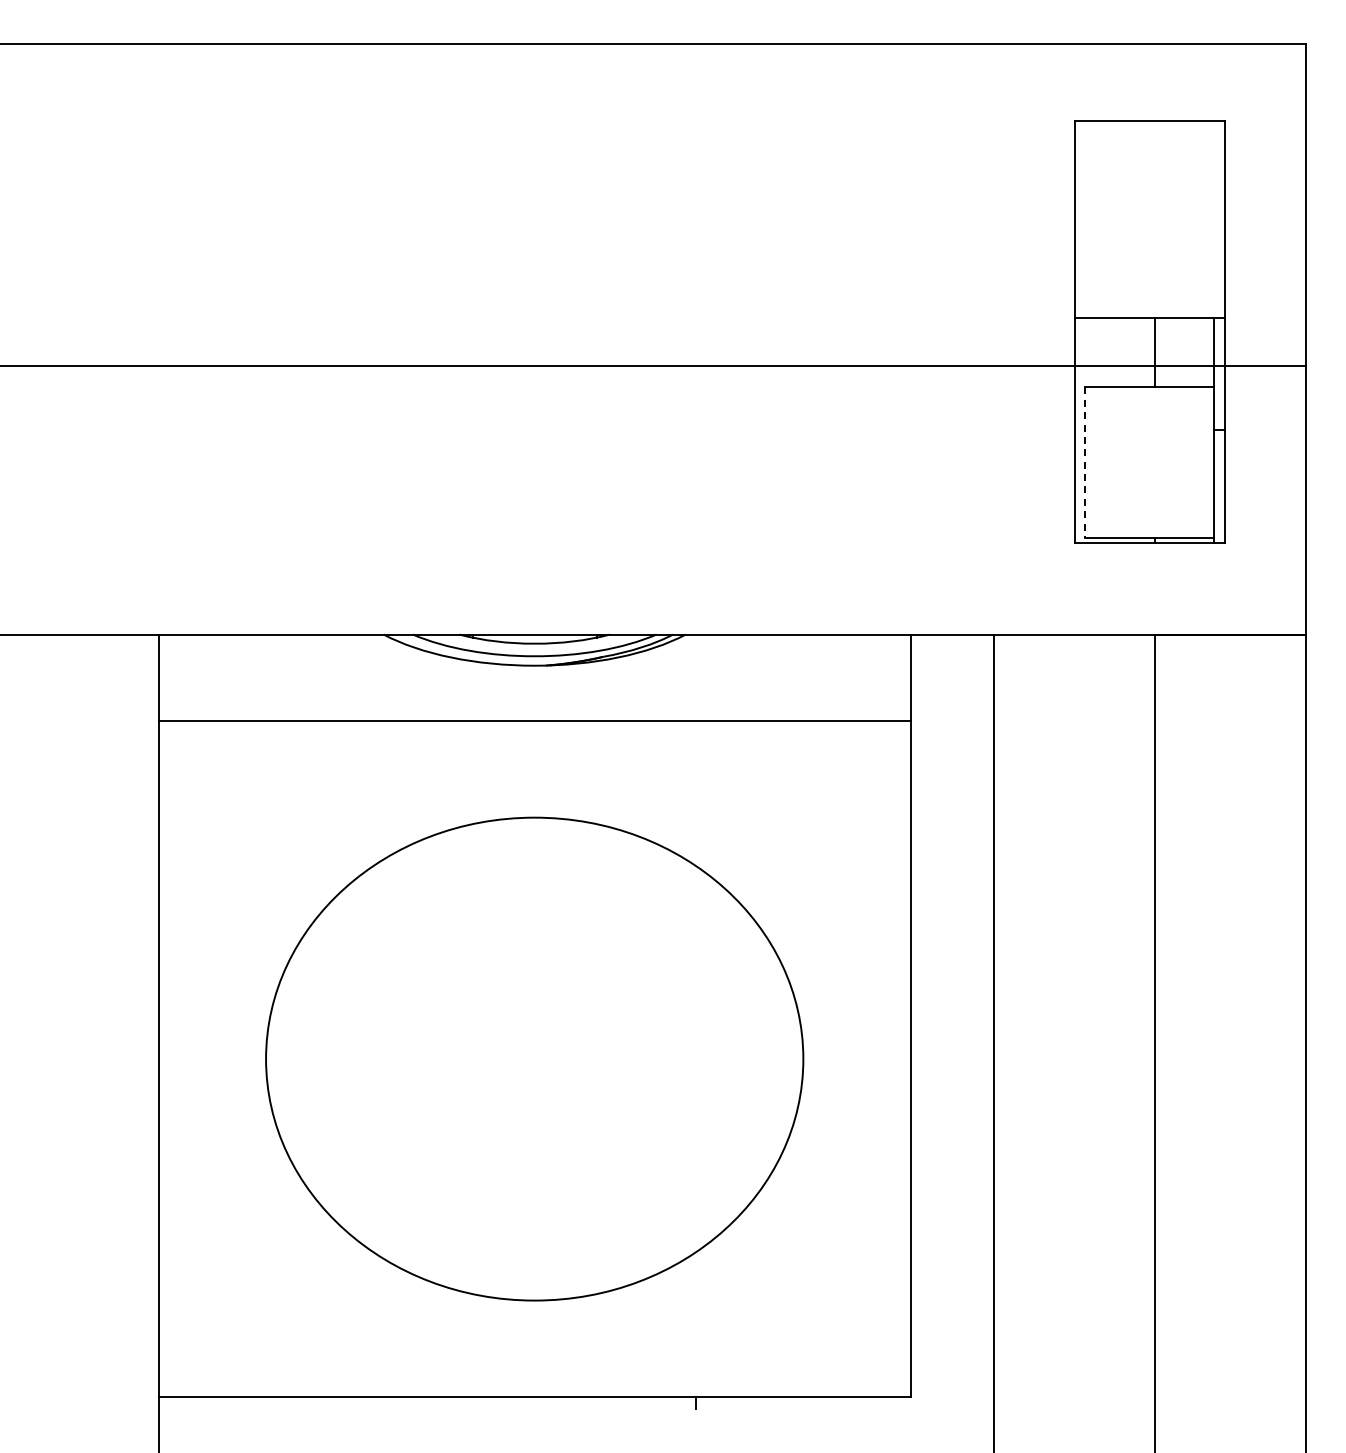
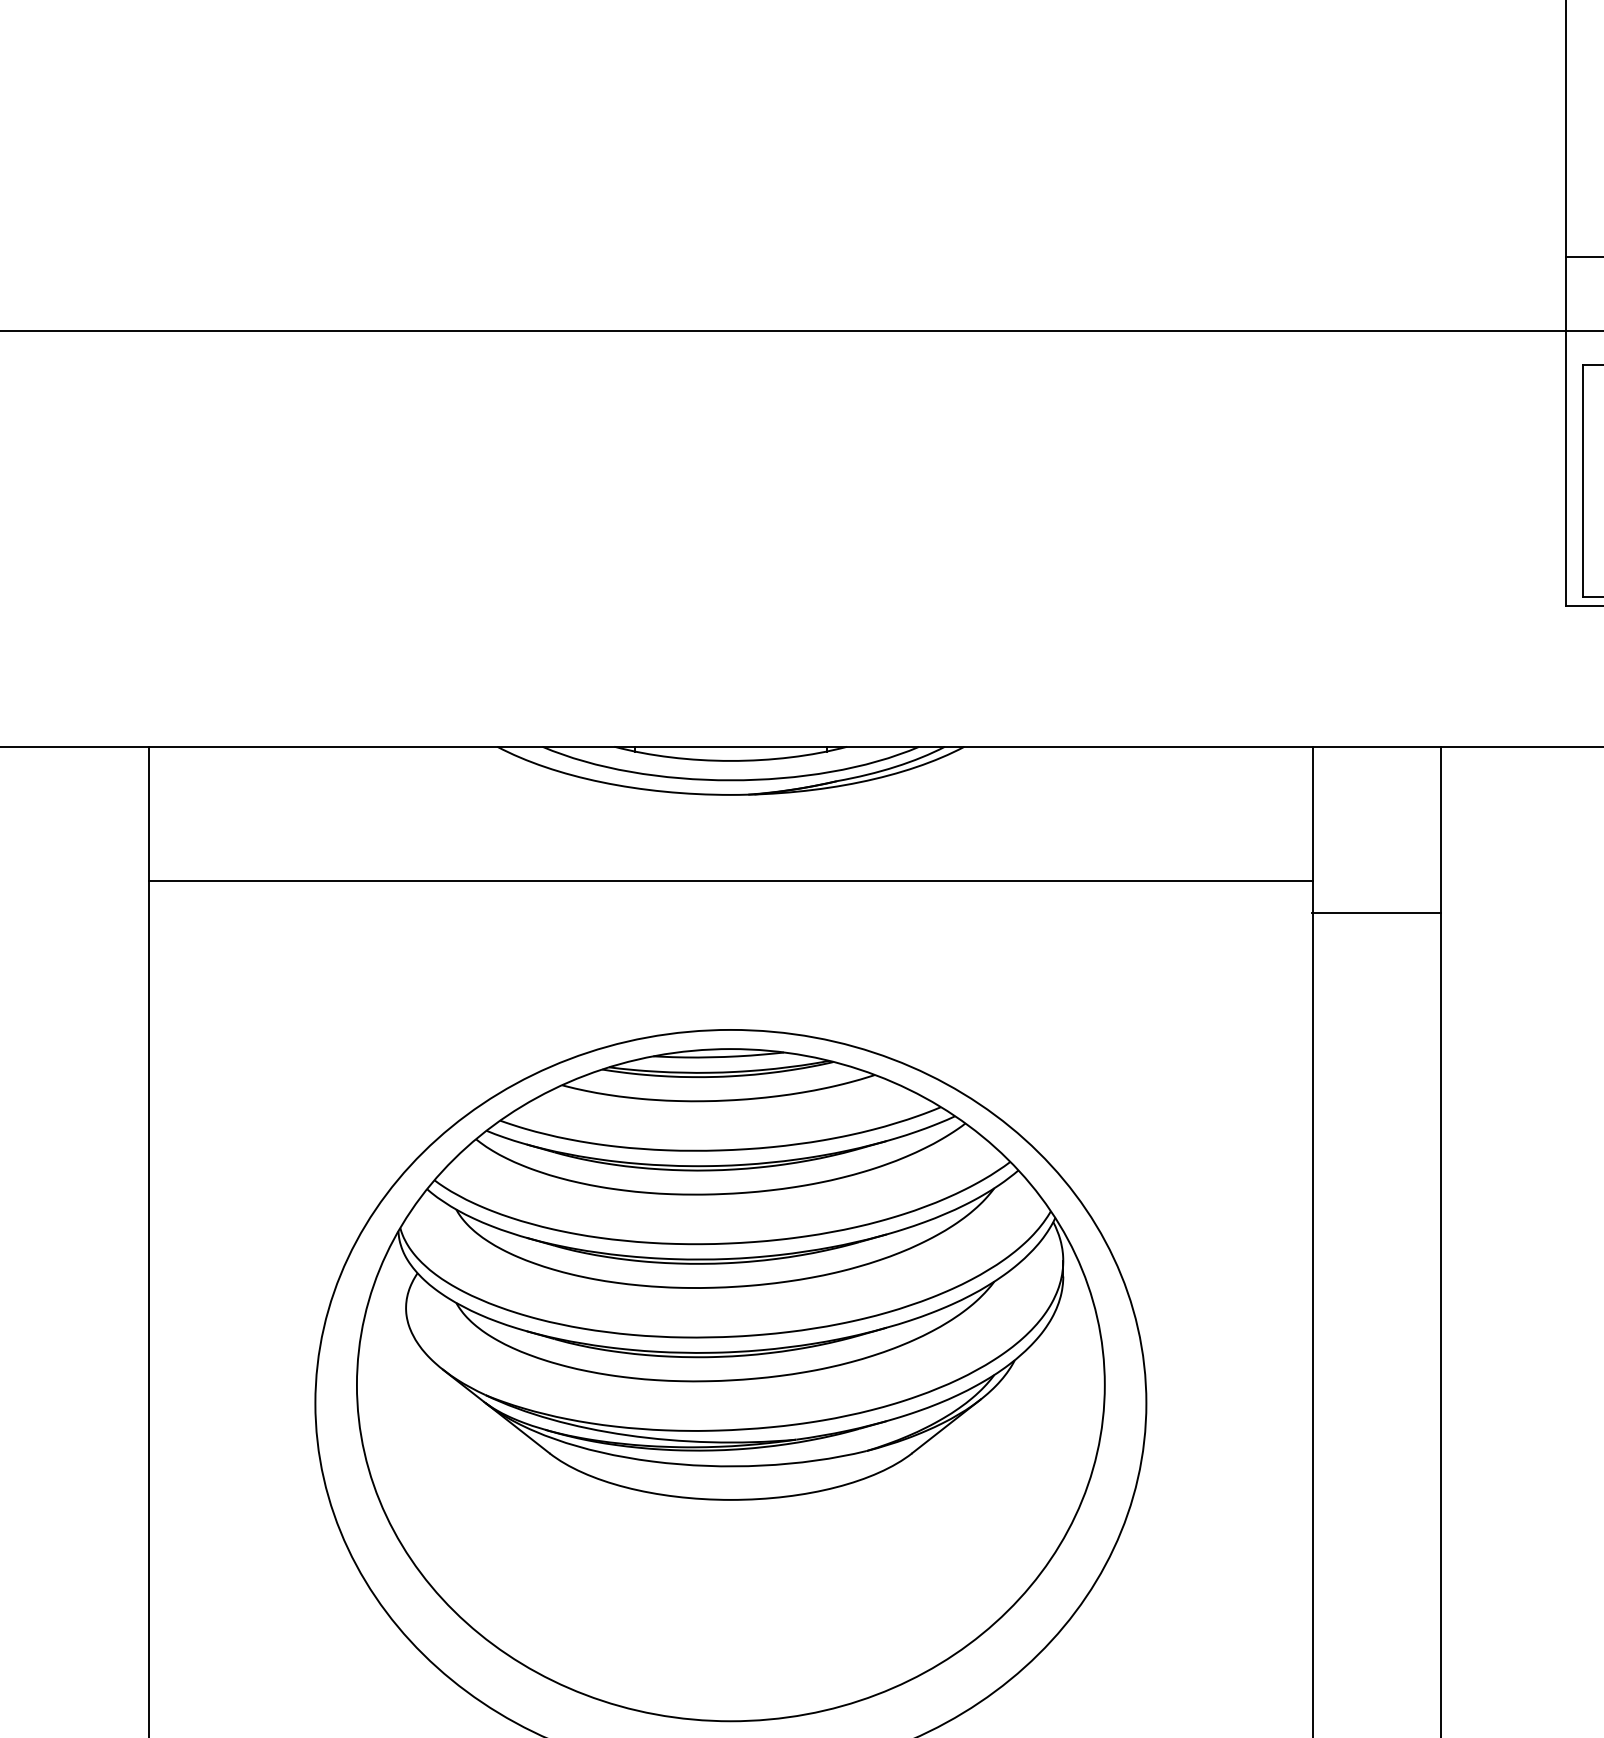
line: (1085, 463) -> (1582, 482), dashed -> solid
line: (951, 742) -> (1375, 913), added
part: (534, 1047) -> (730, 1385), added

